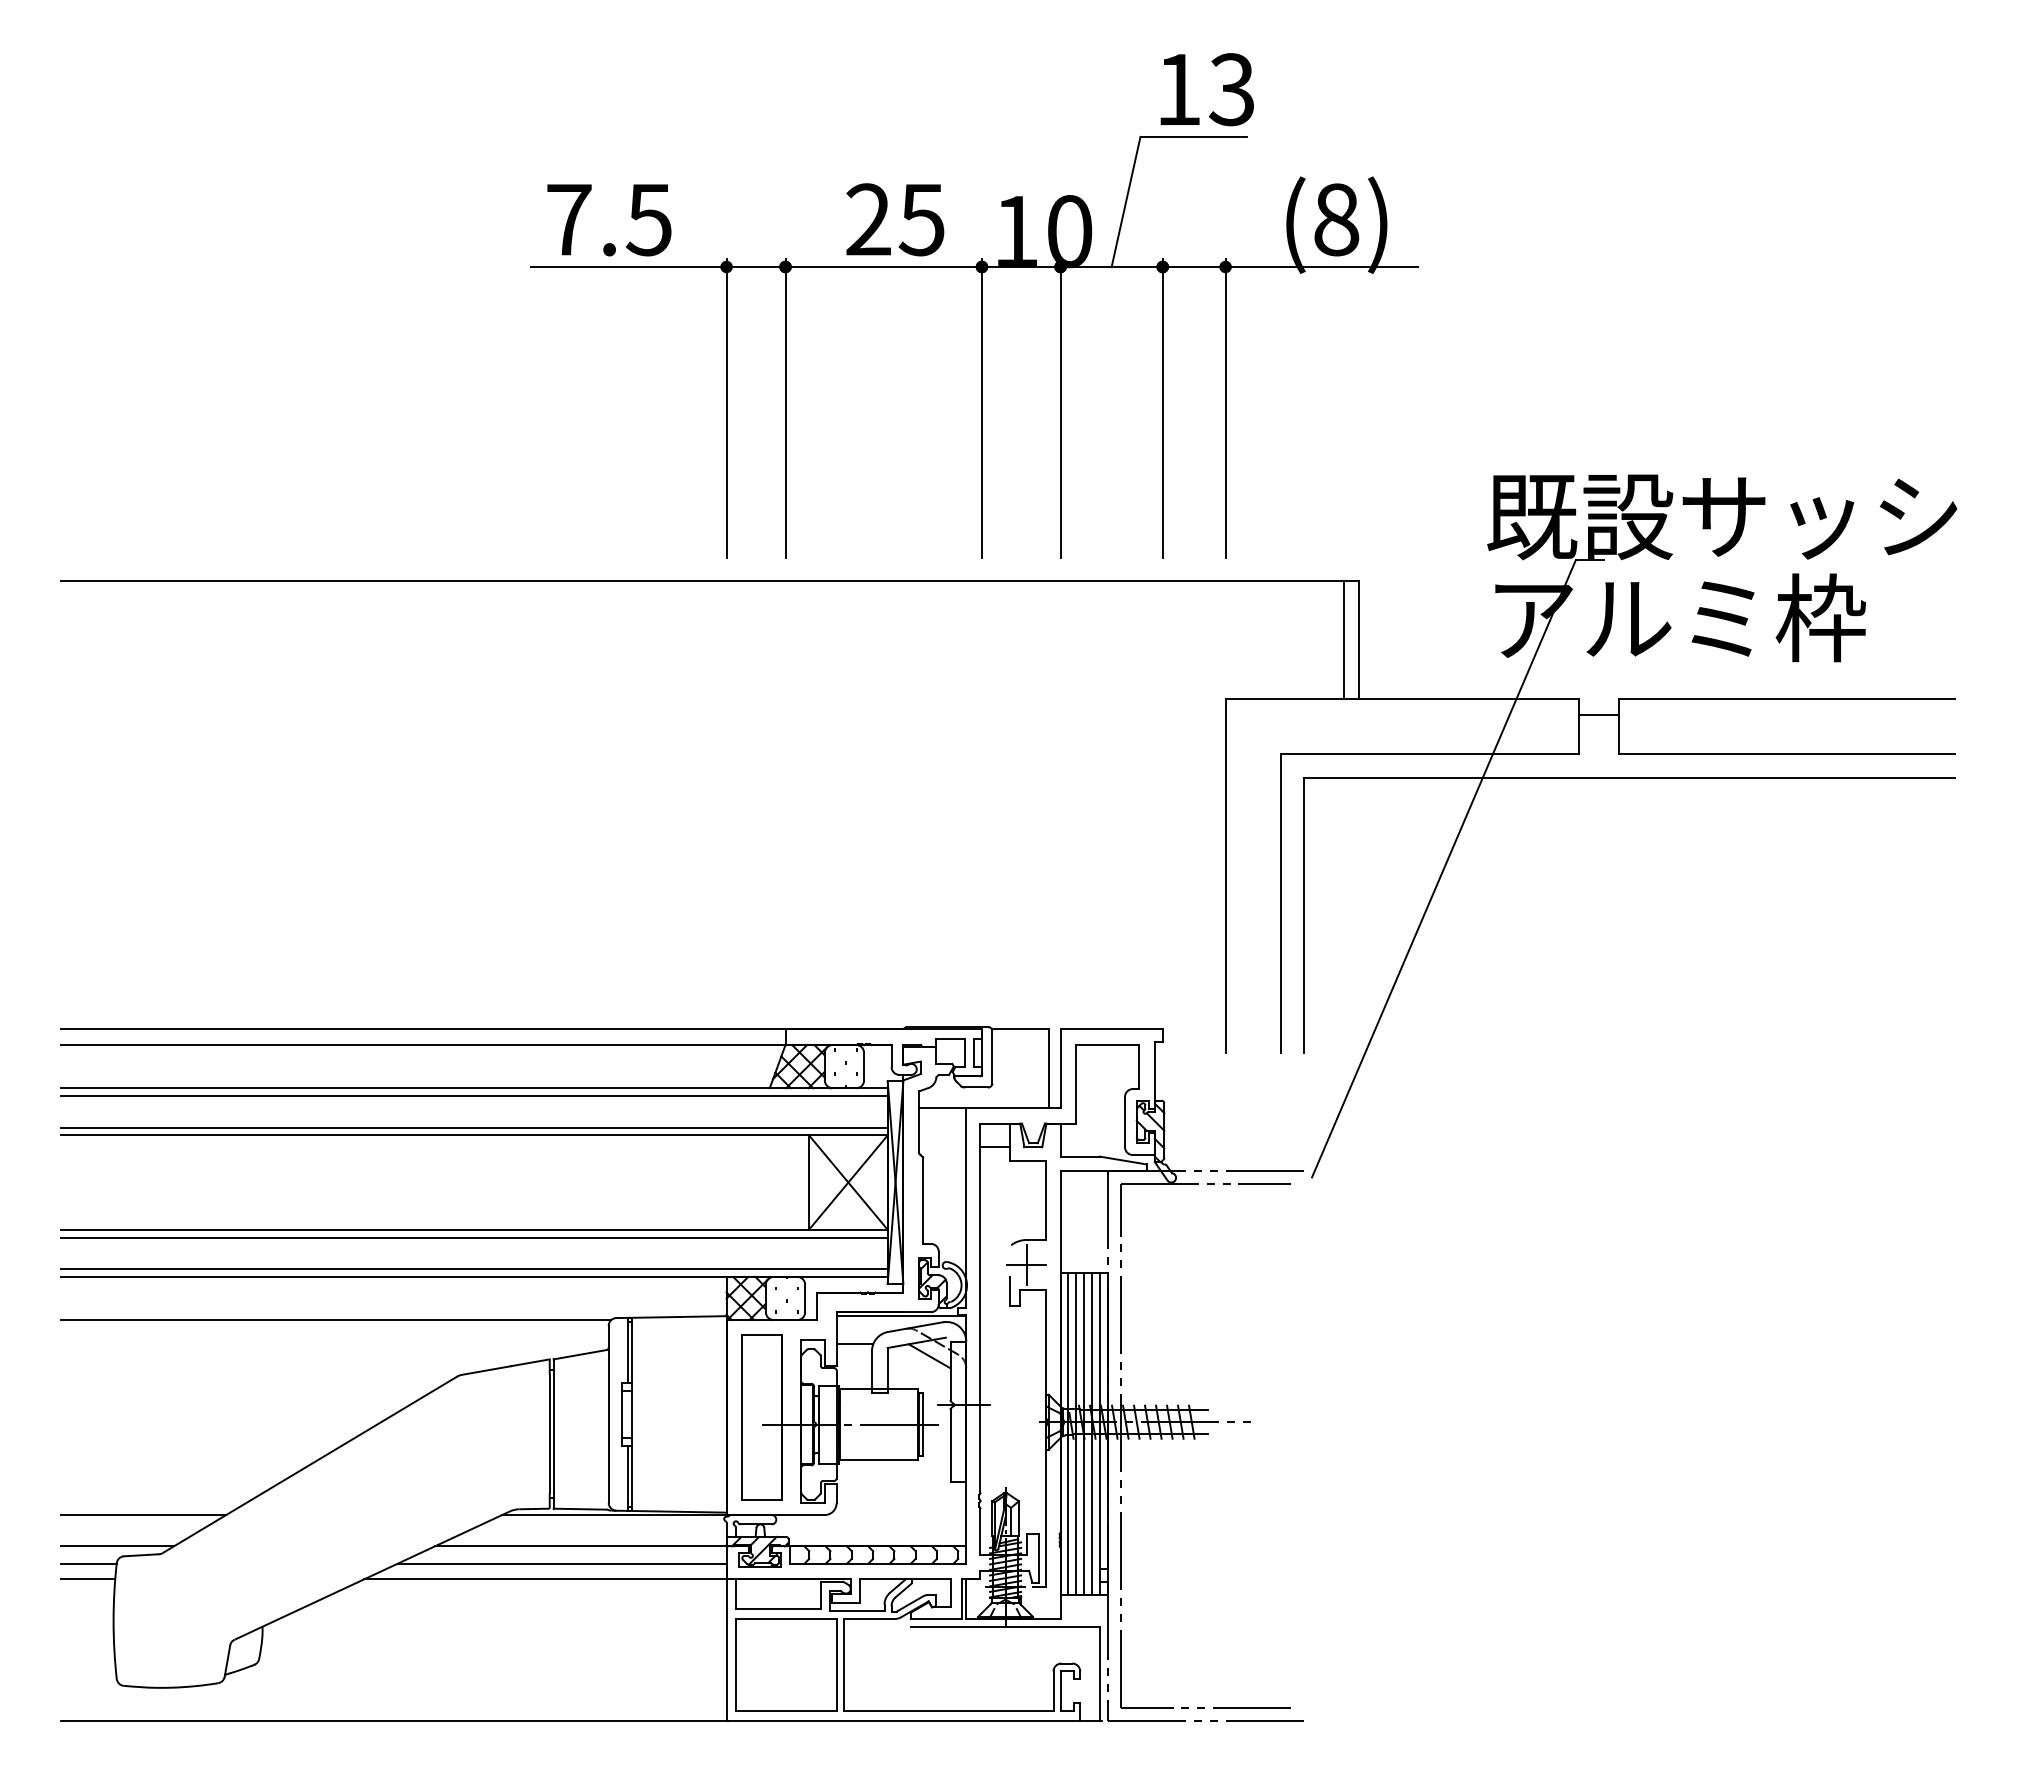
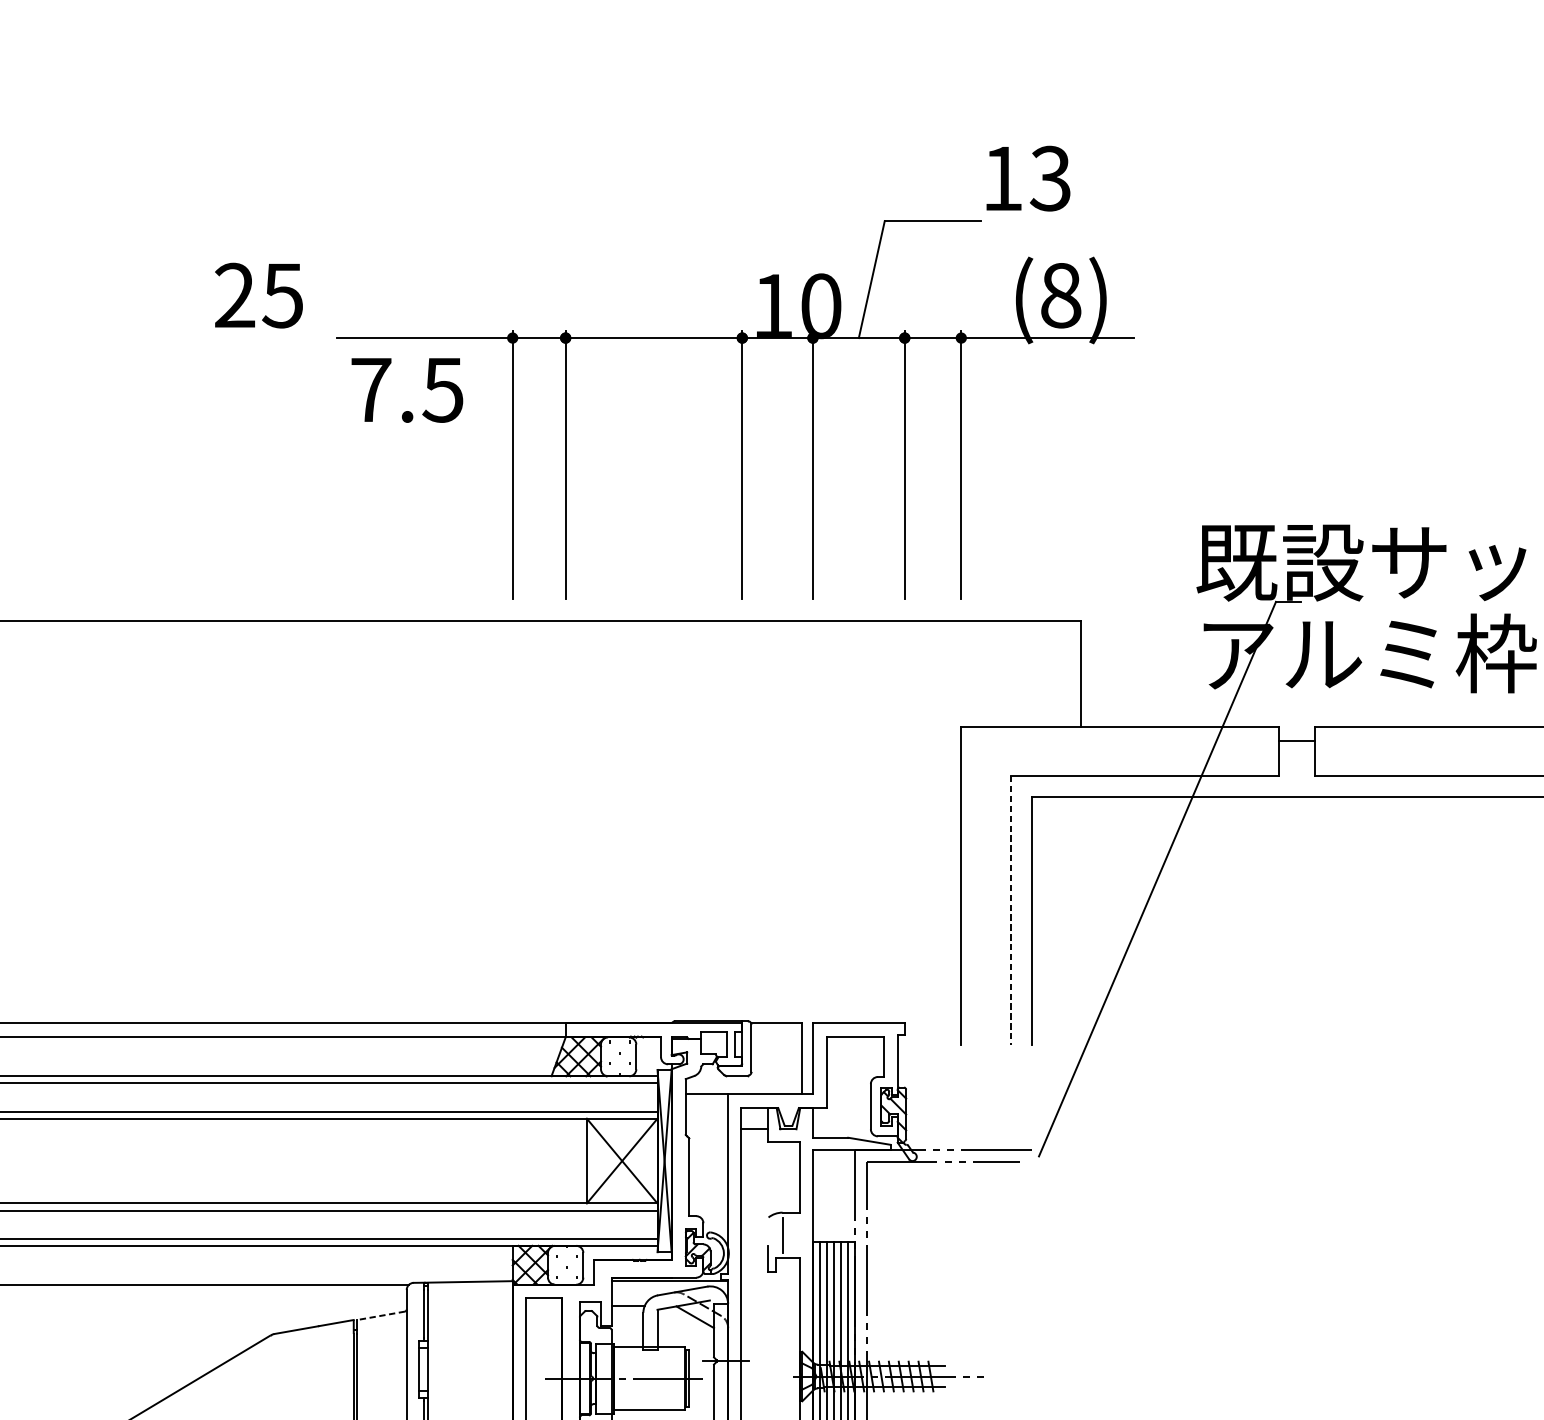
text: (1206, 89) -> (1027, 178), moved
text: (895, 219) -> (259, 295), moved
text: (609, 220) -> (407, 390), moved
line: (1343, 640) -> (1067, 673), removed
line: (1280, 904) -> (1010, 911), solid -> dashed
line: (1026, 1265) -> (782, 1235), removed
line: (580, 1354) -> (381, 1315), solid -> dashed

